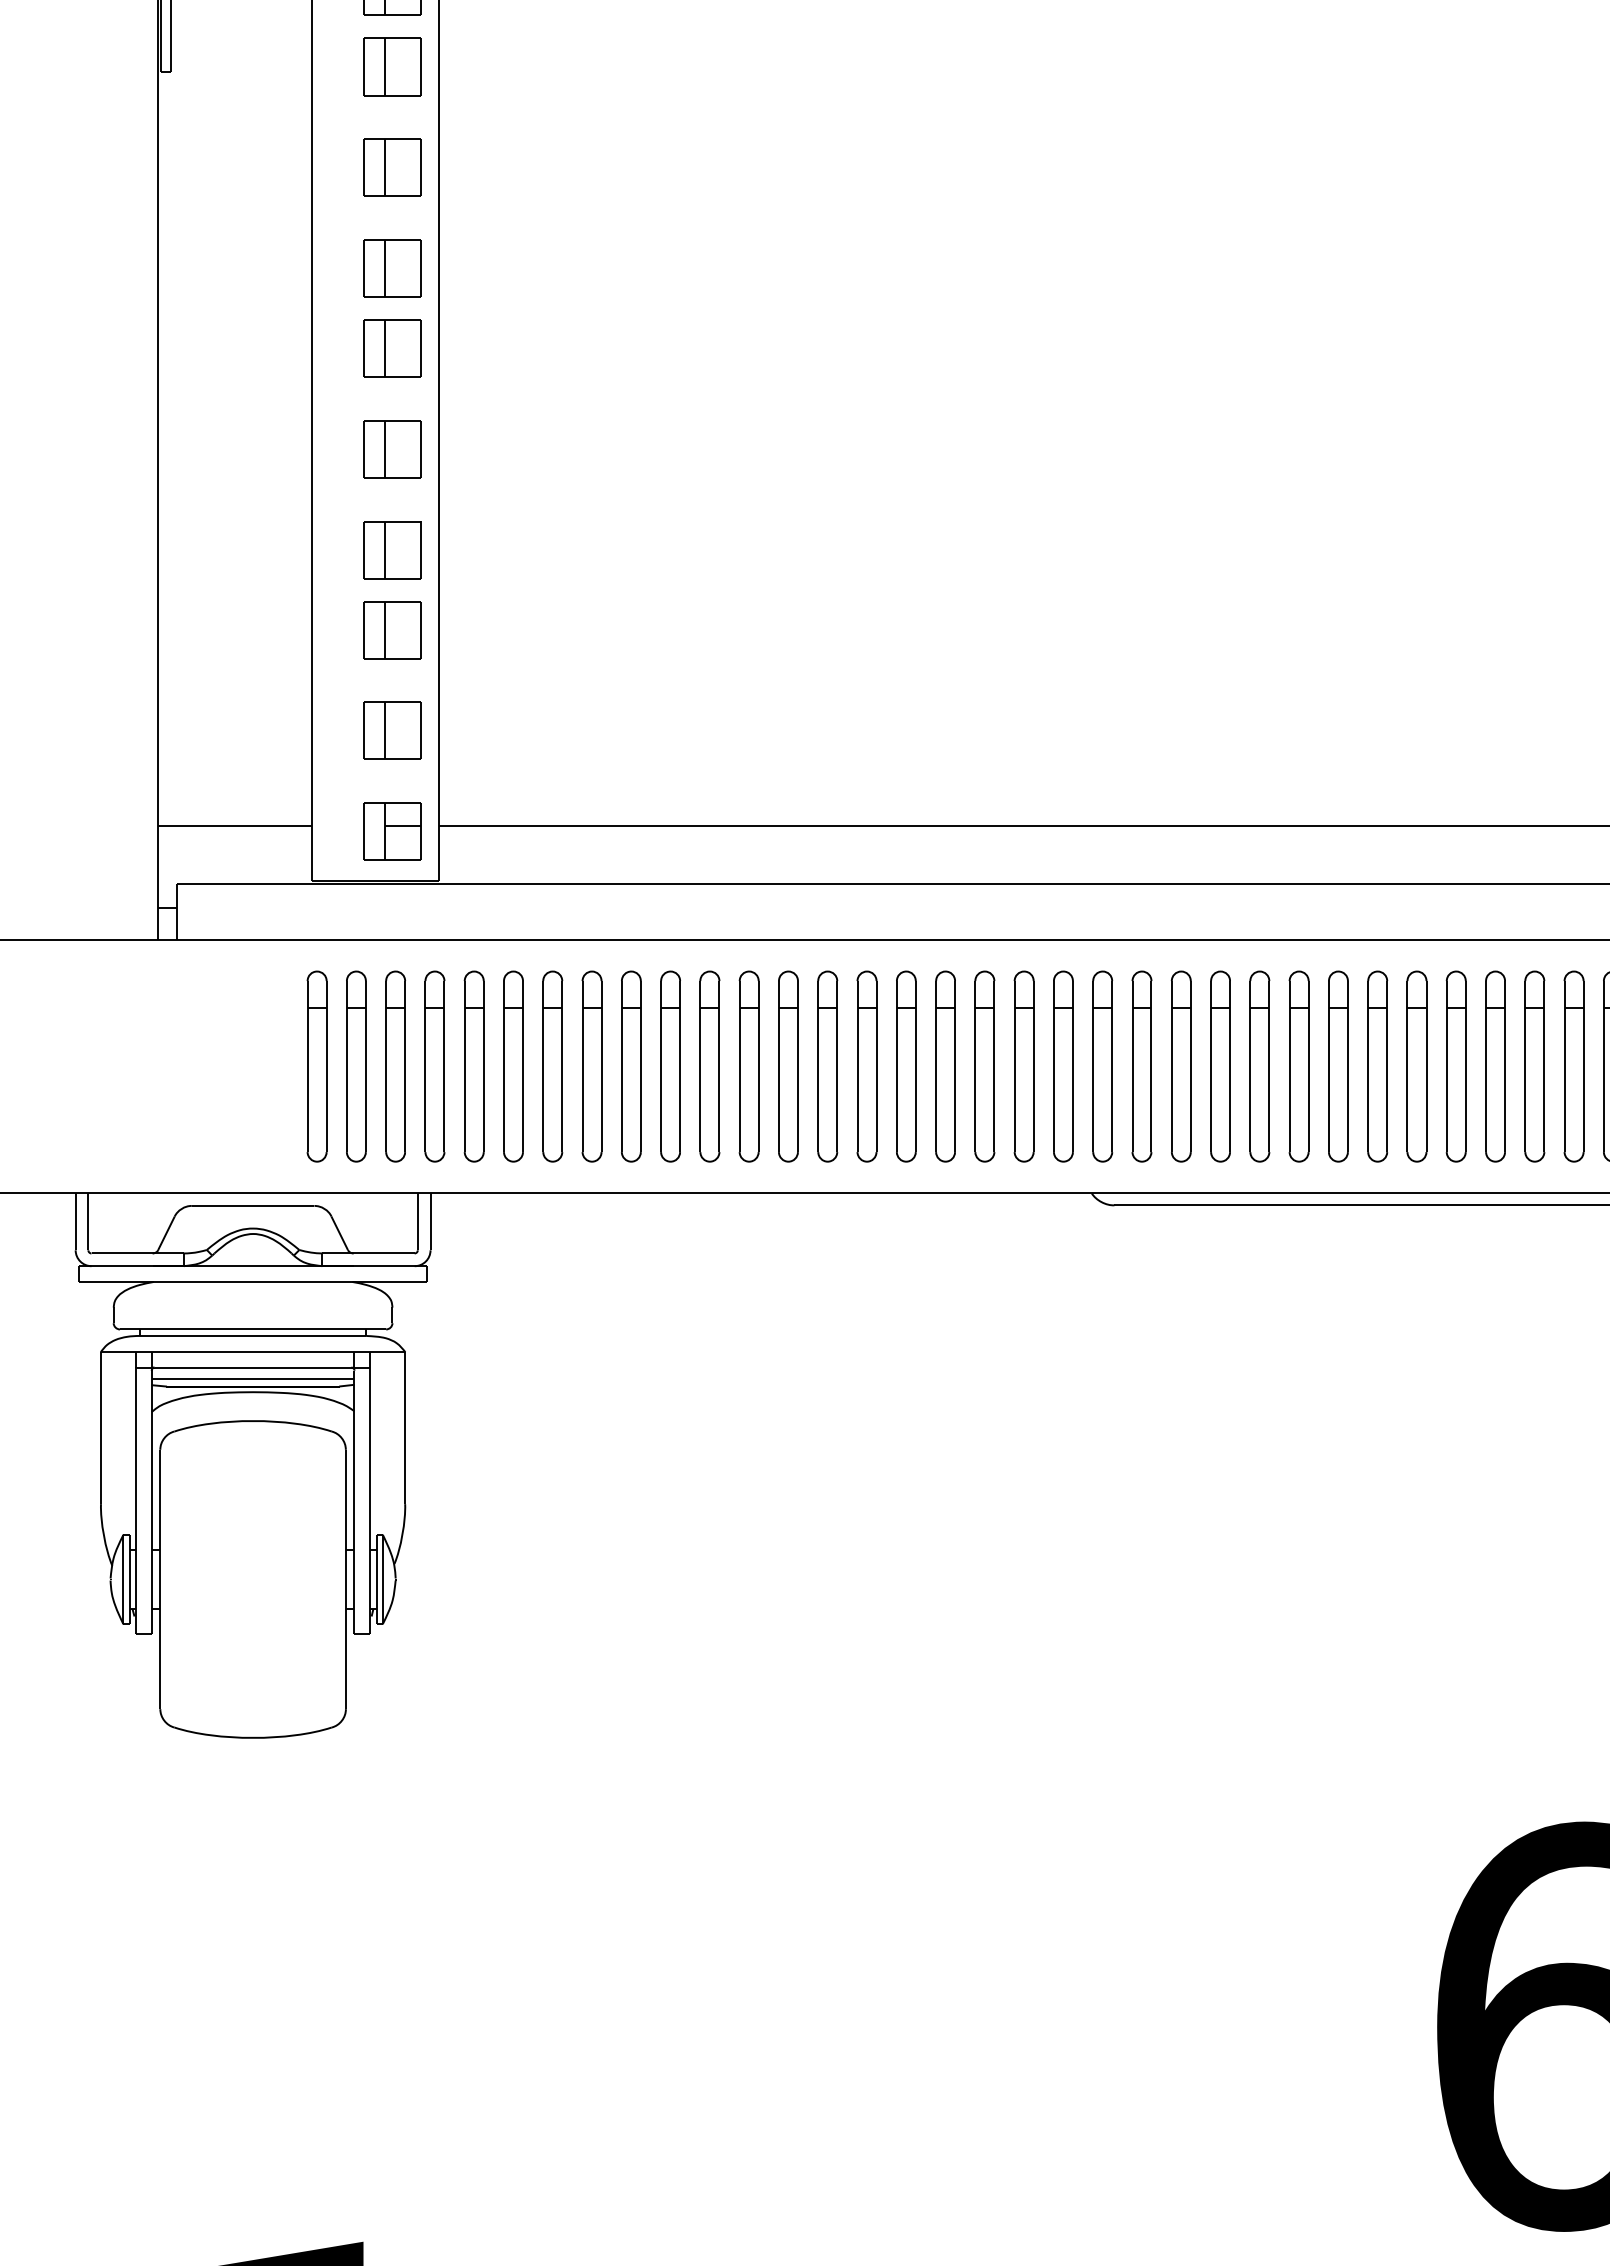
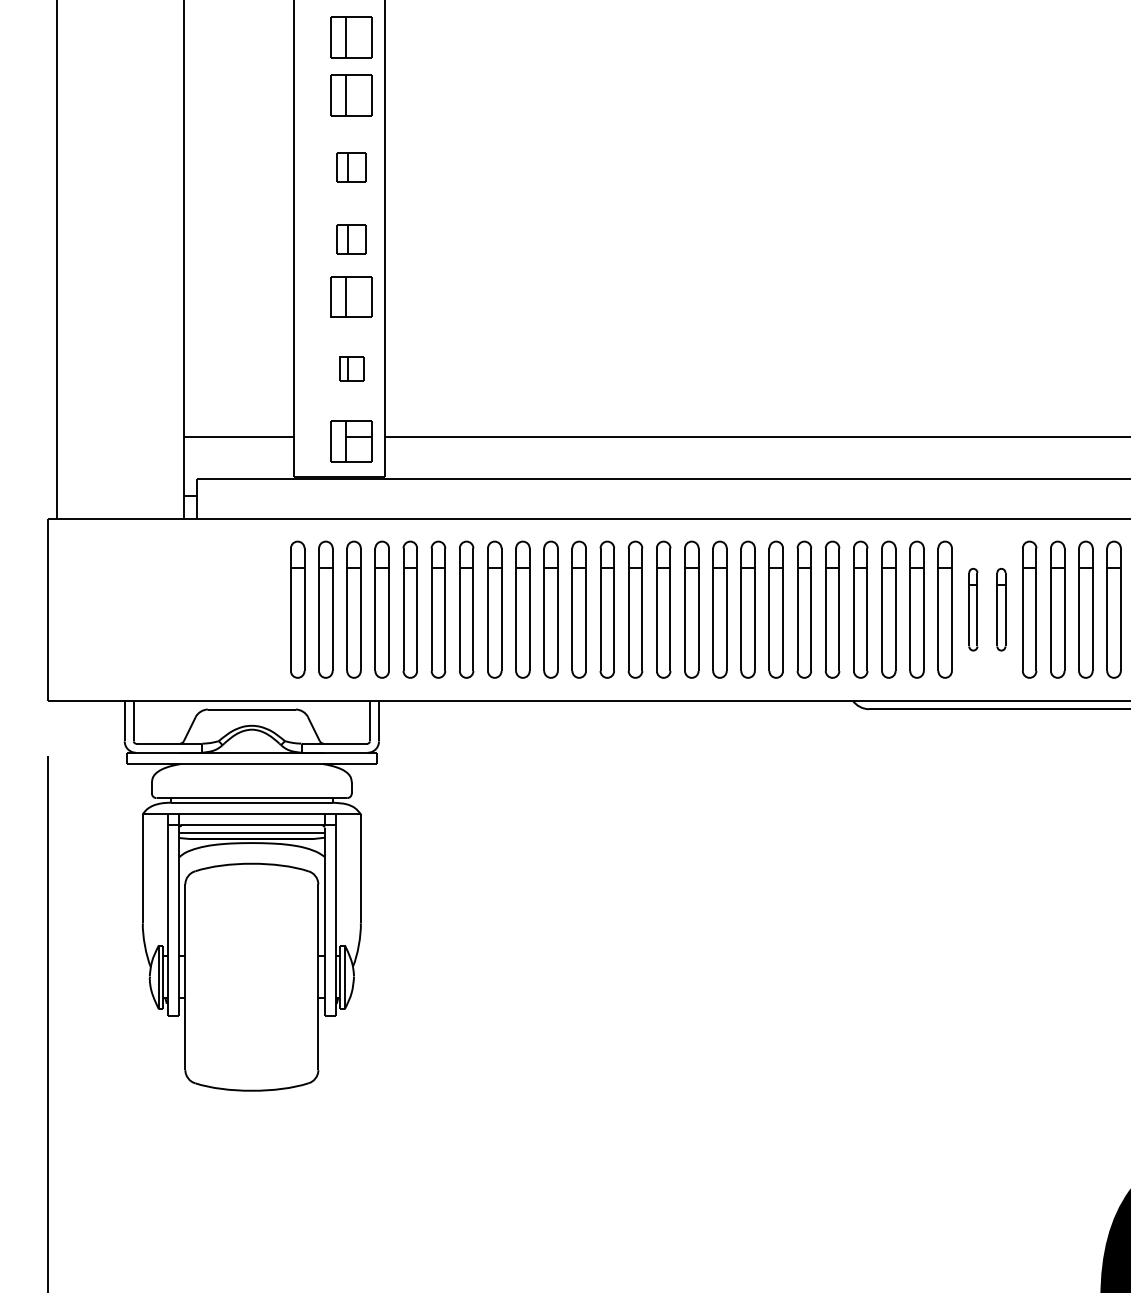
part: (392, 449) -> (351, 167), size x0.7
part: (392, 550) -> (351, 239), size x0.7
part: (392, 730) -> (351, 368), size x0.6
part: (1259, 1066) -> (973, 609), size x0.6
part: (1298, 1066) -> (1000, 609), size x0.6

